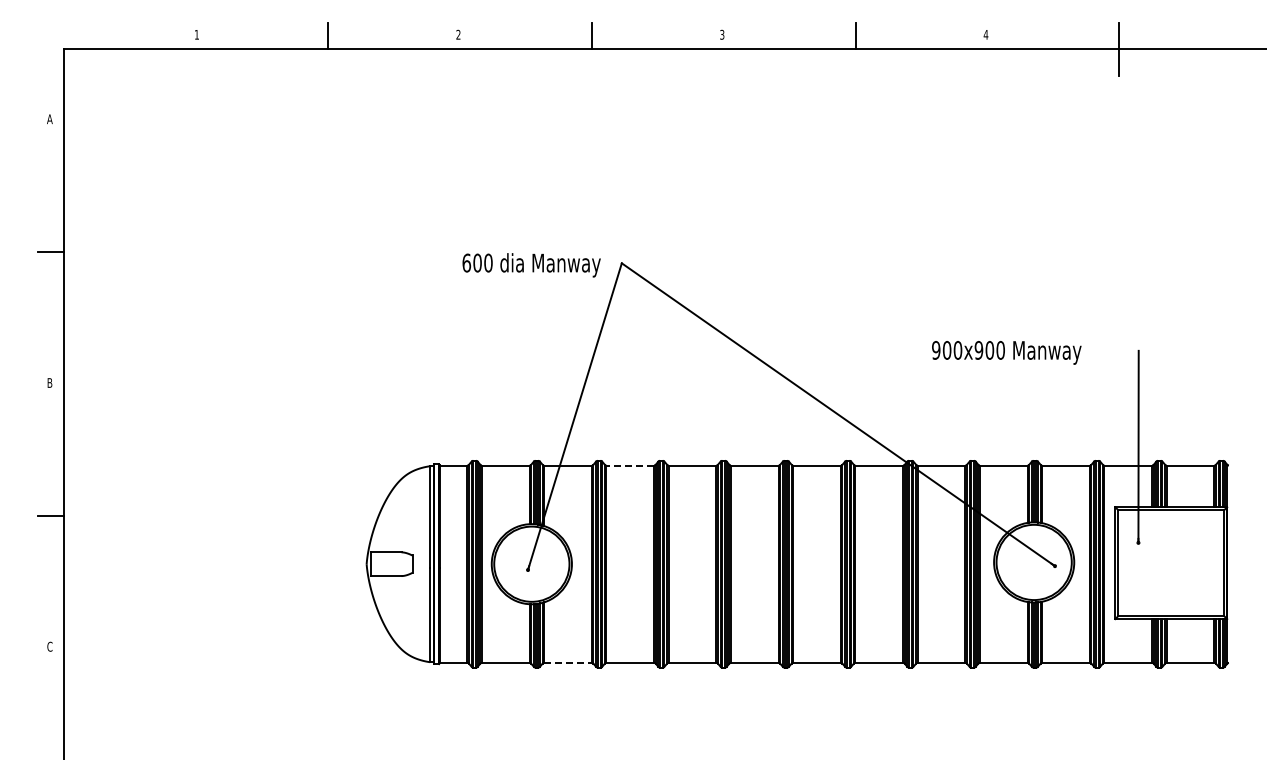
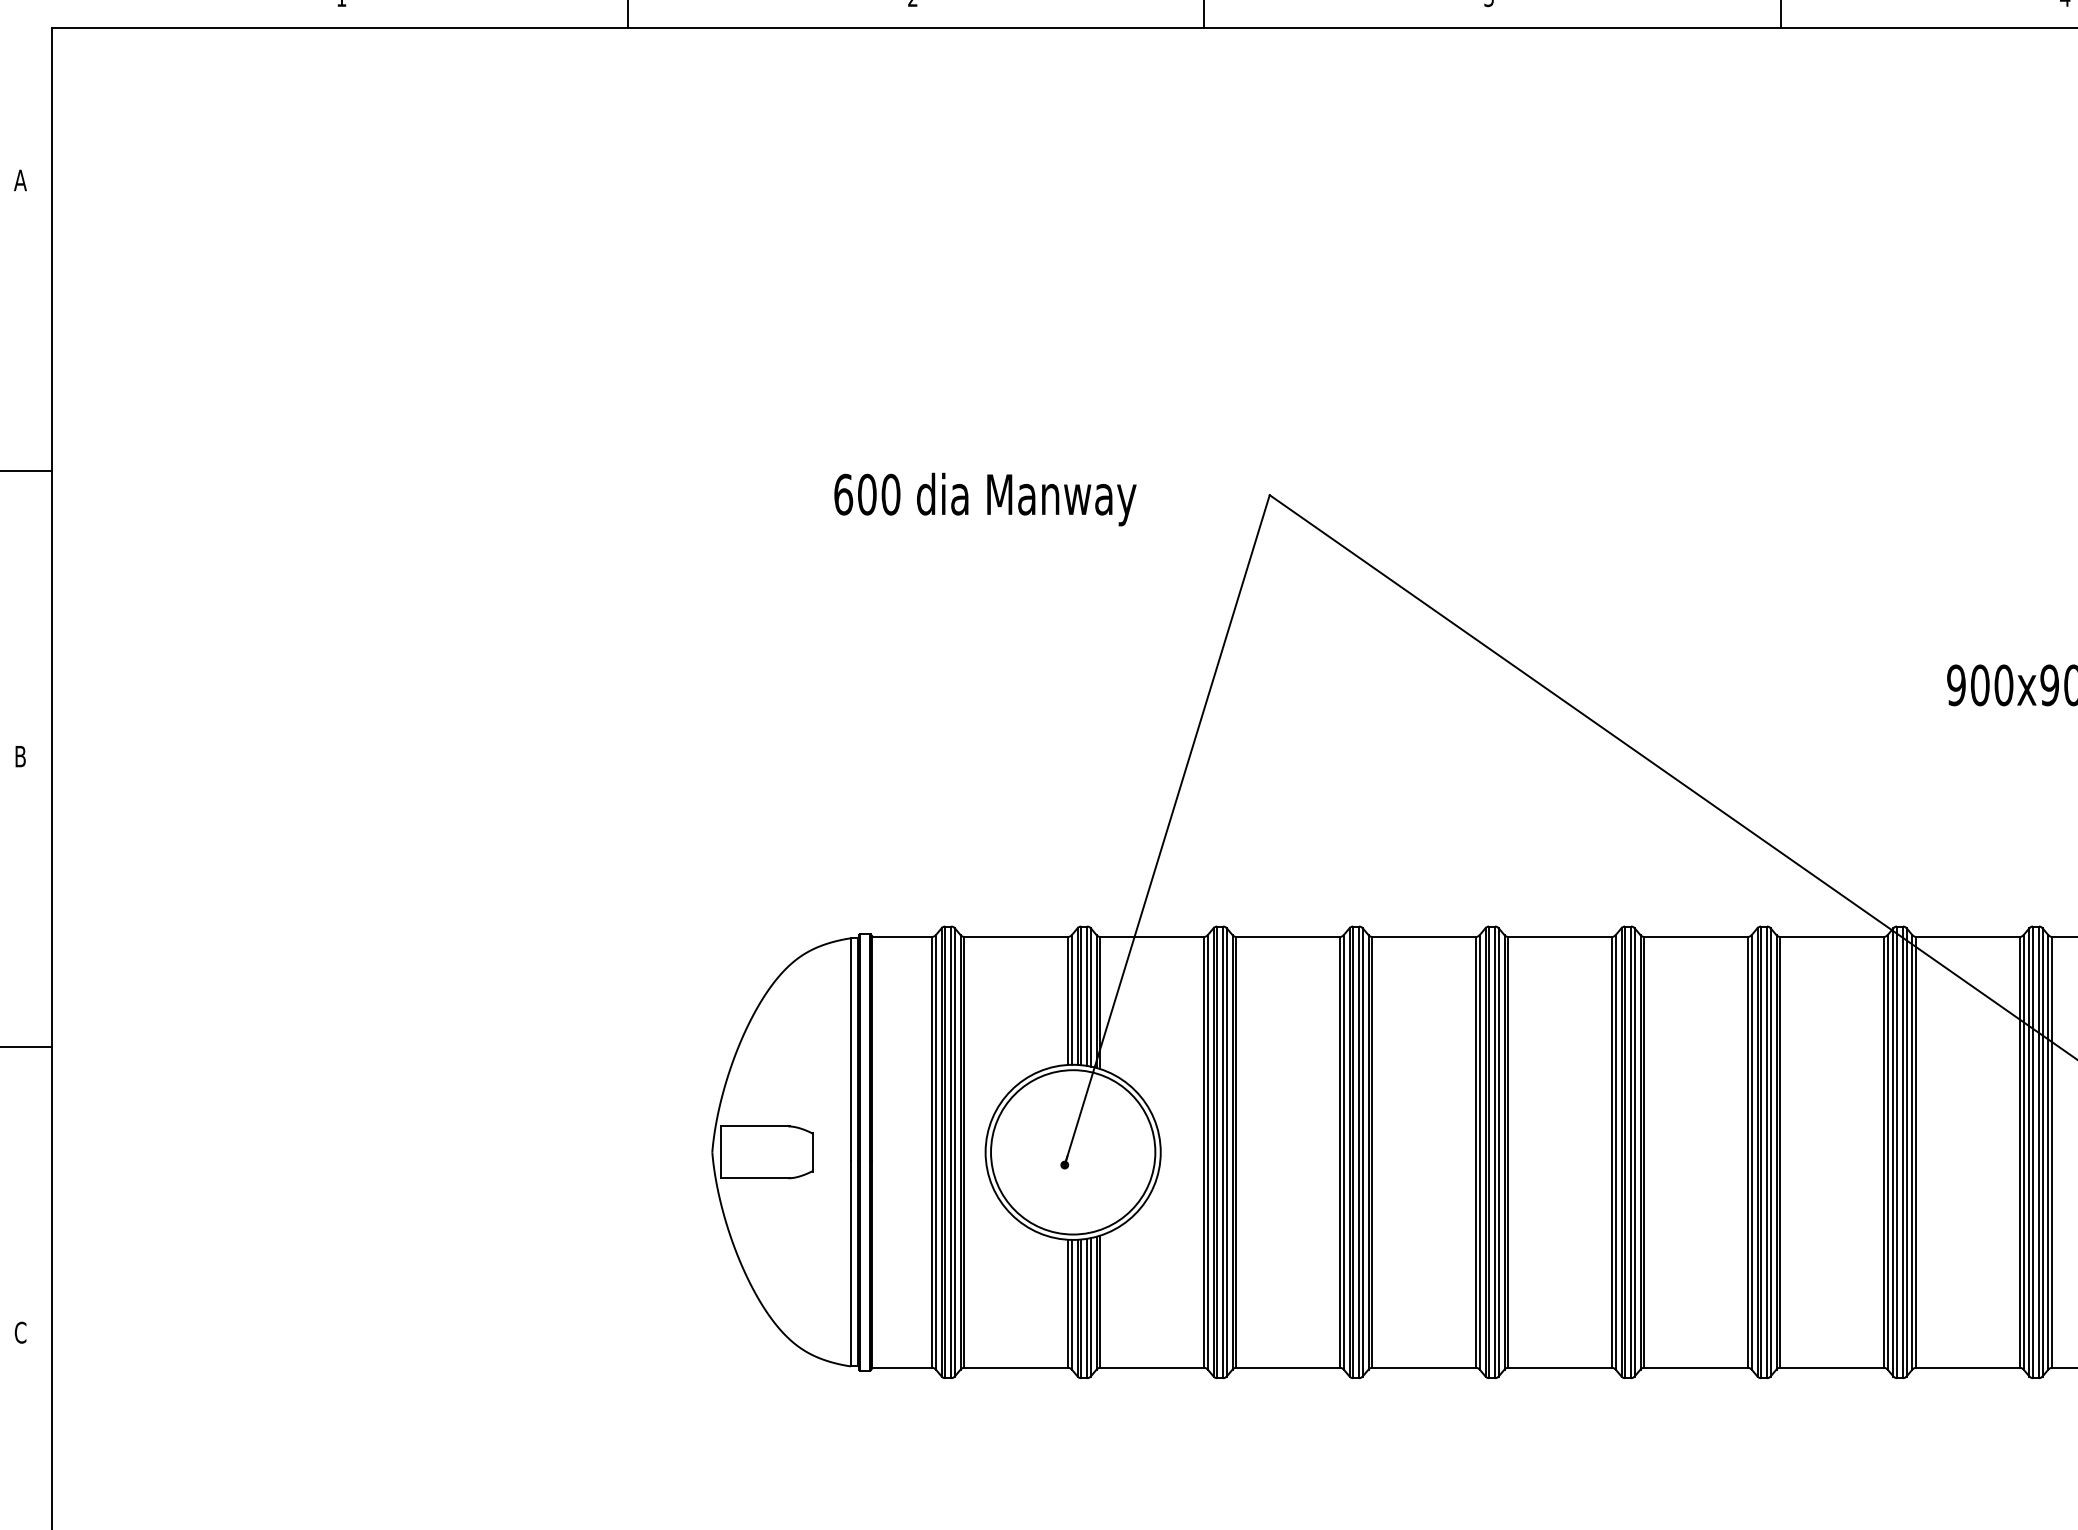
text: (531, 265) -> (985, 499), moved
line: (630, 465) -> (1288, 936), dashed -> solid
line: (568, 662) -> (1153, 1367), dashed -> solid

